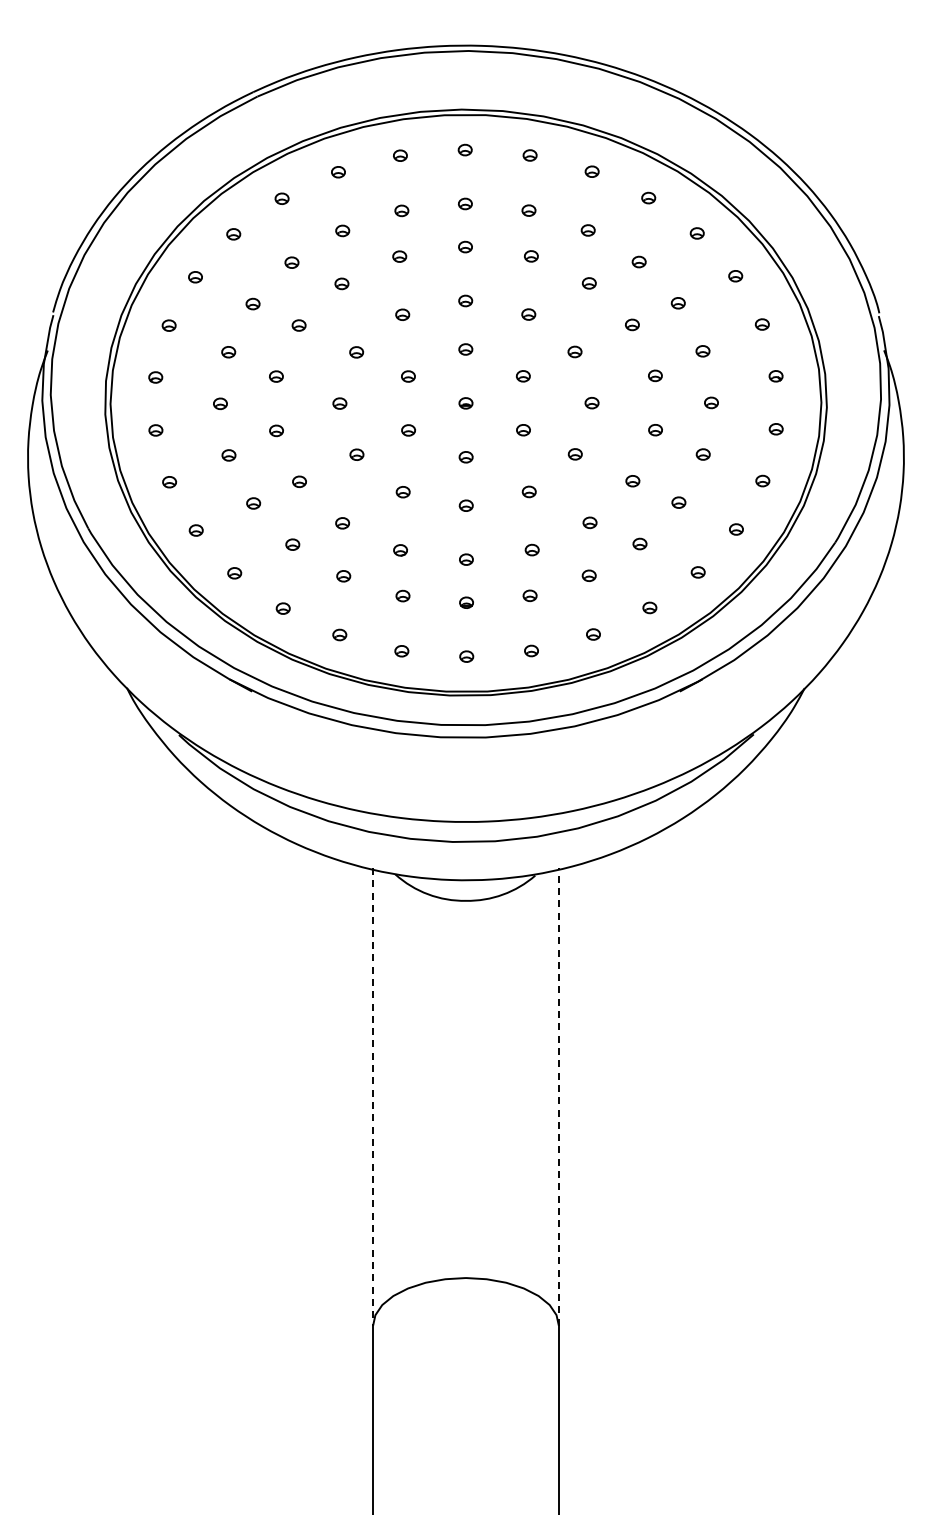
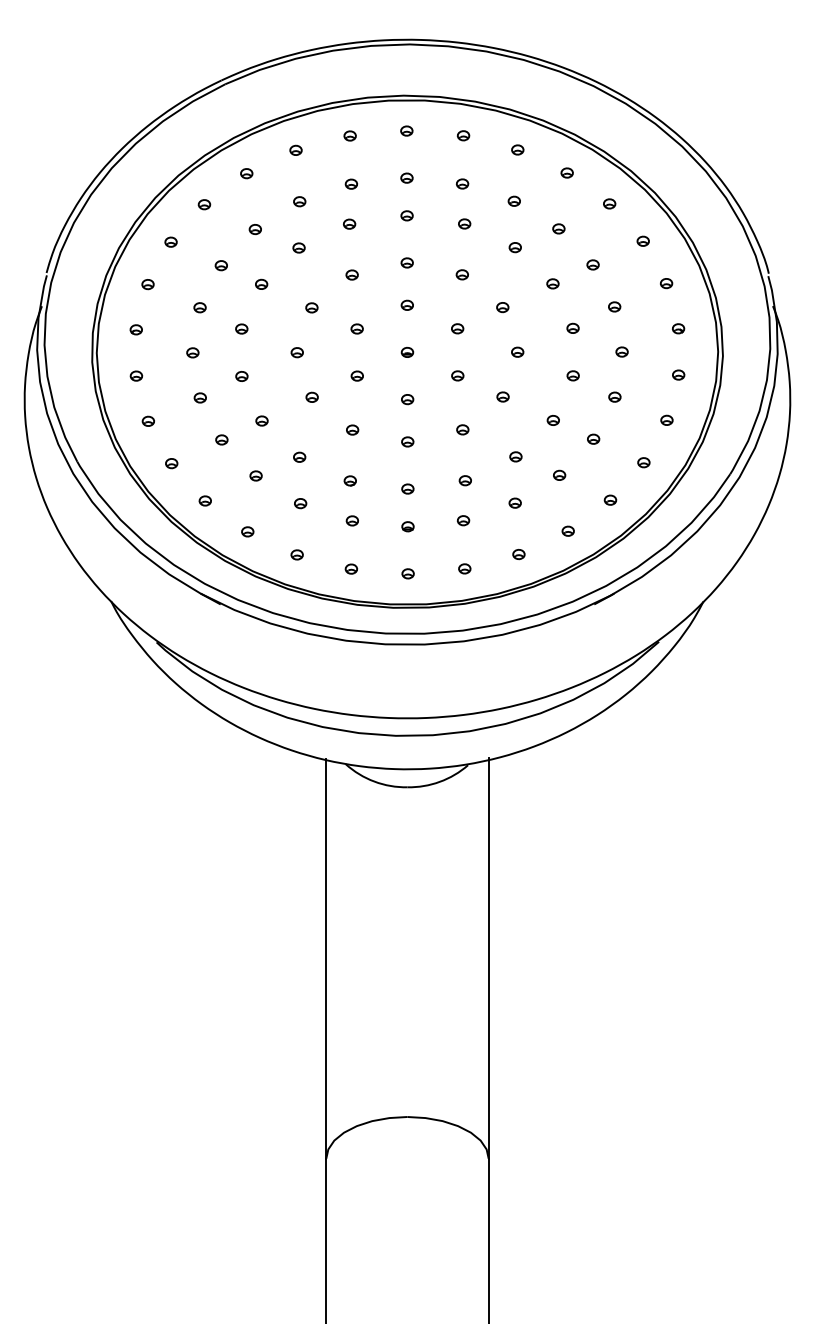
line: (373, 1096) -> (326, 958), dashed -> solid
line: (558, 1096) -> (488, 958), dashed -> solid

